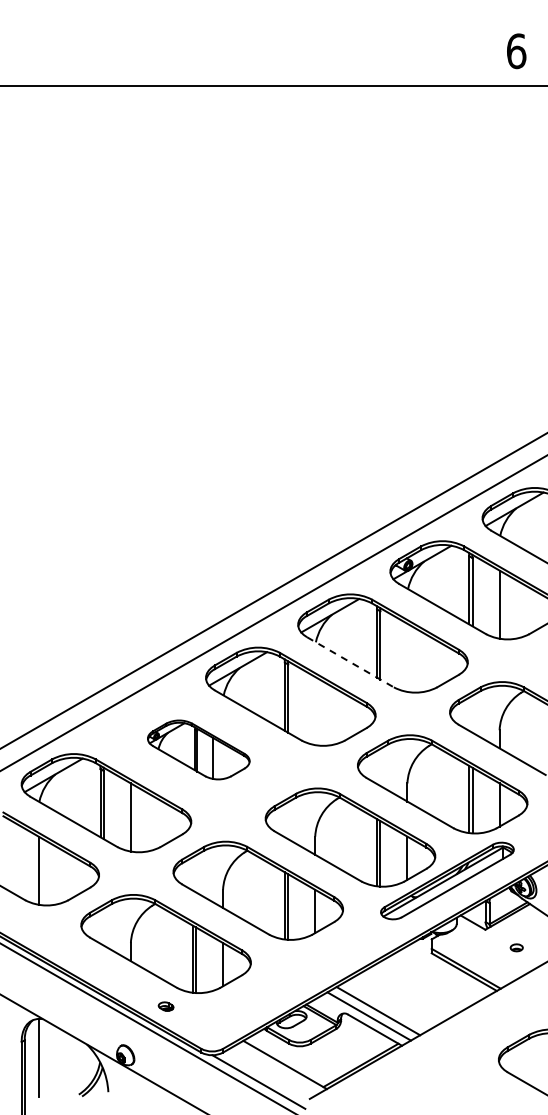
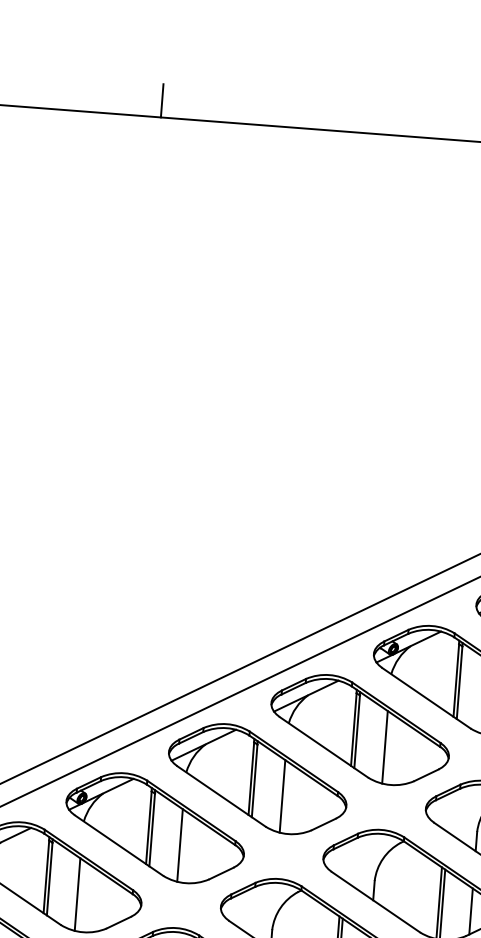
line: (152, 69) -> (161, 100), added
line: (407, 657) -> (385, 746), added
line: (350, 662) -> (324, 747), dashed -> solid
line: (315, 711) -> (282, 796), added
part: (198, 749) -> (155, 827), size x1.67

